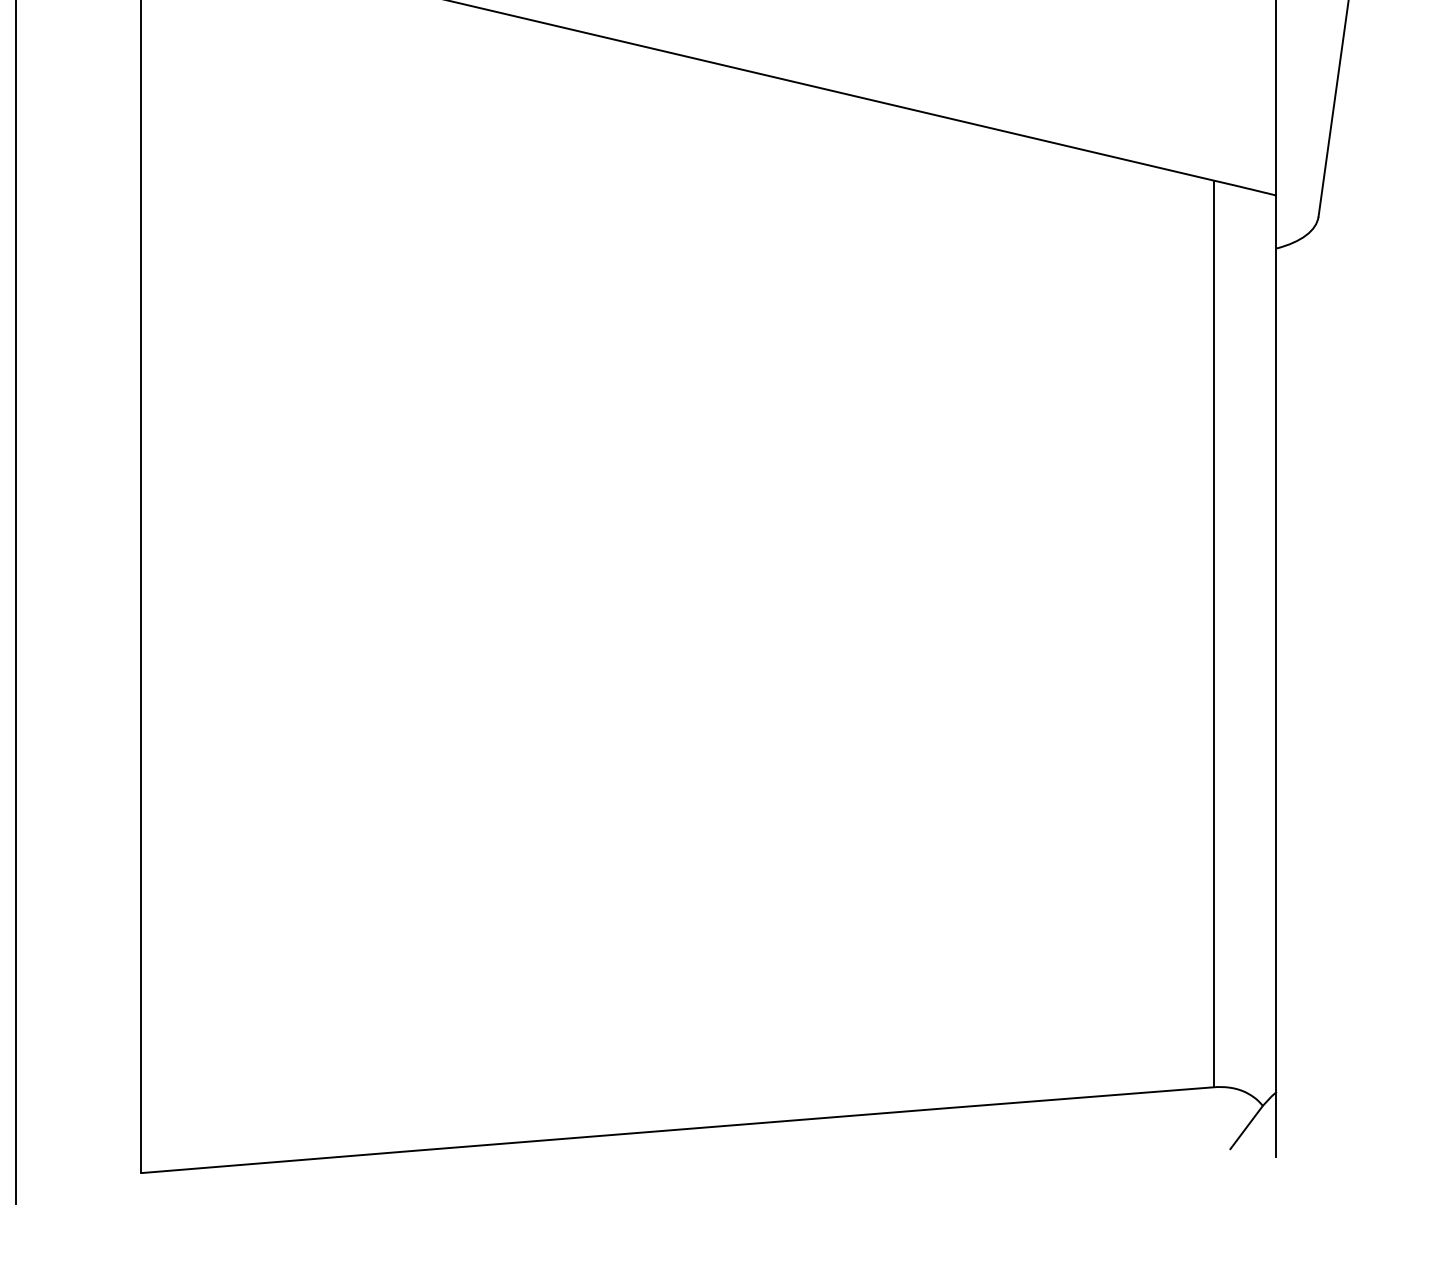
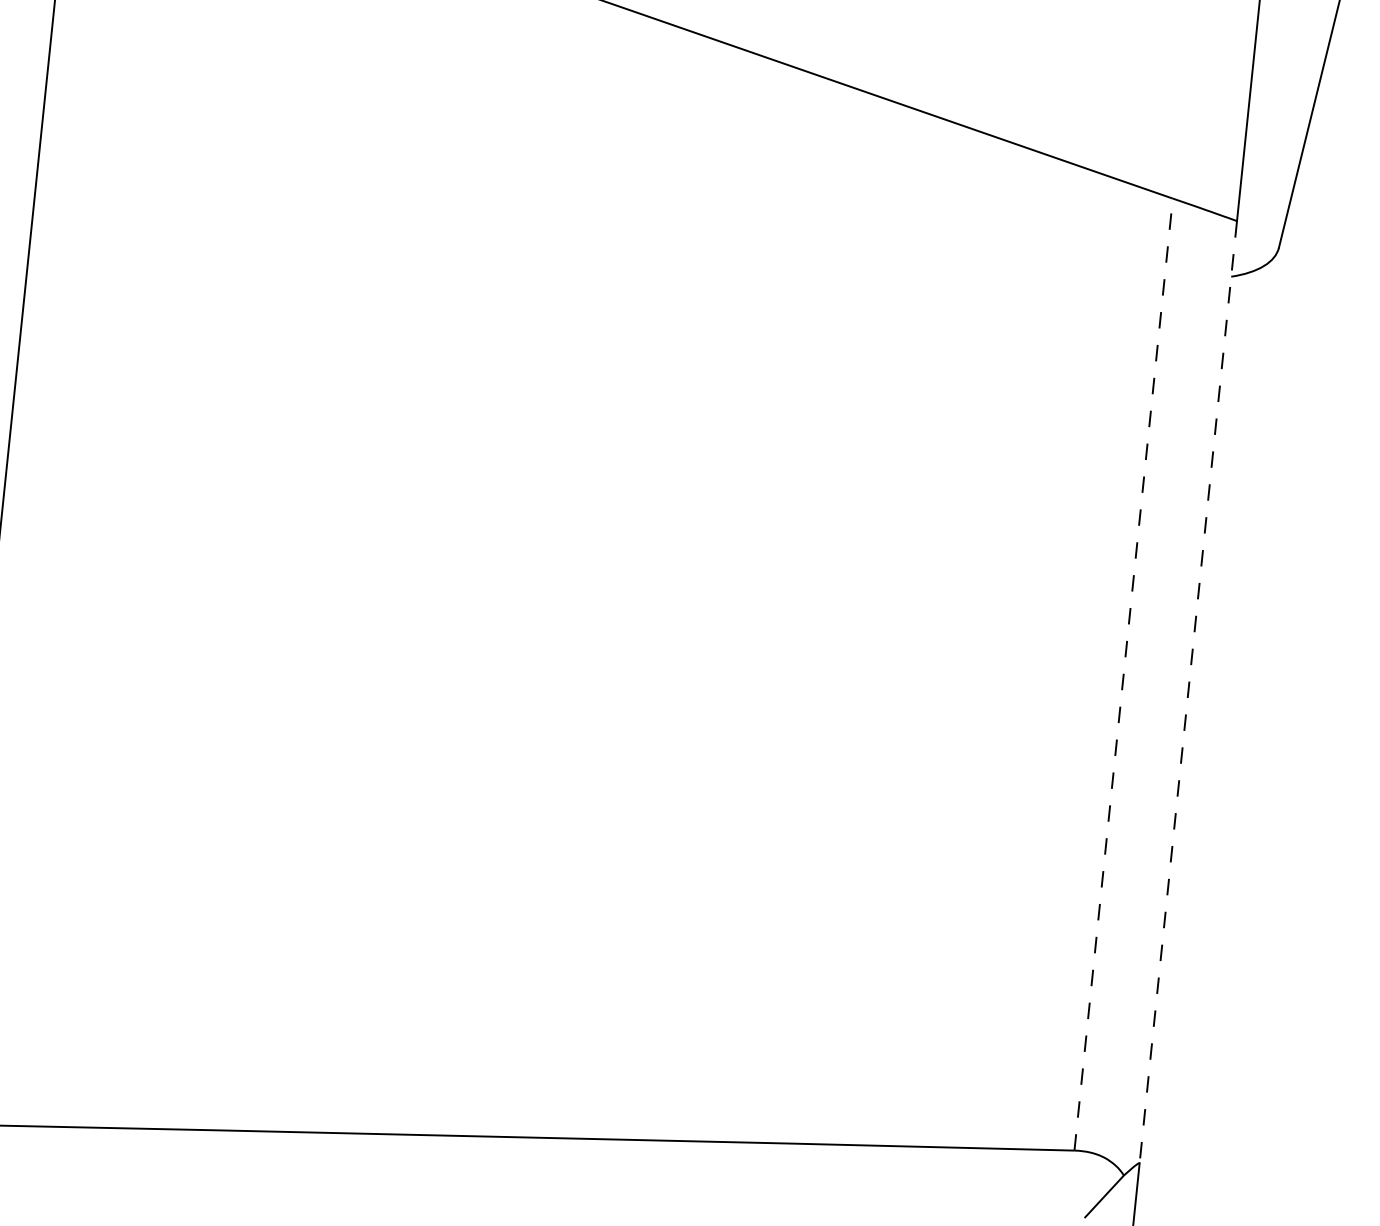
line: (1213, 633) -> (1123, 674), solid -> dashed
line: (1276, 644) -> (1188, 692), solid -> dashed

